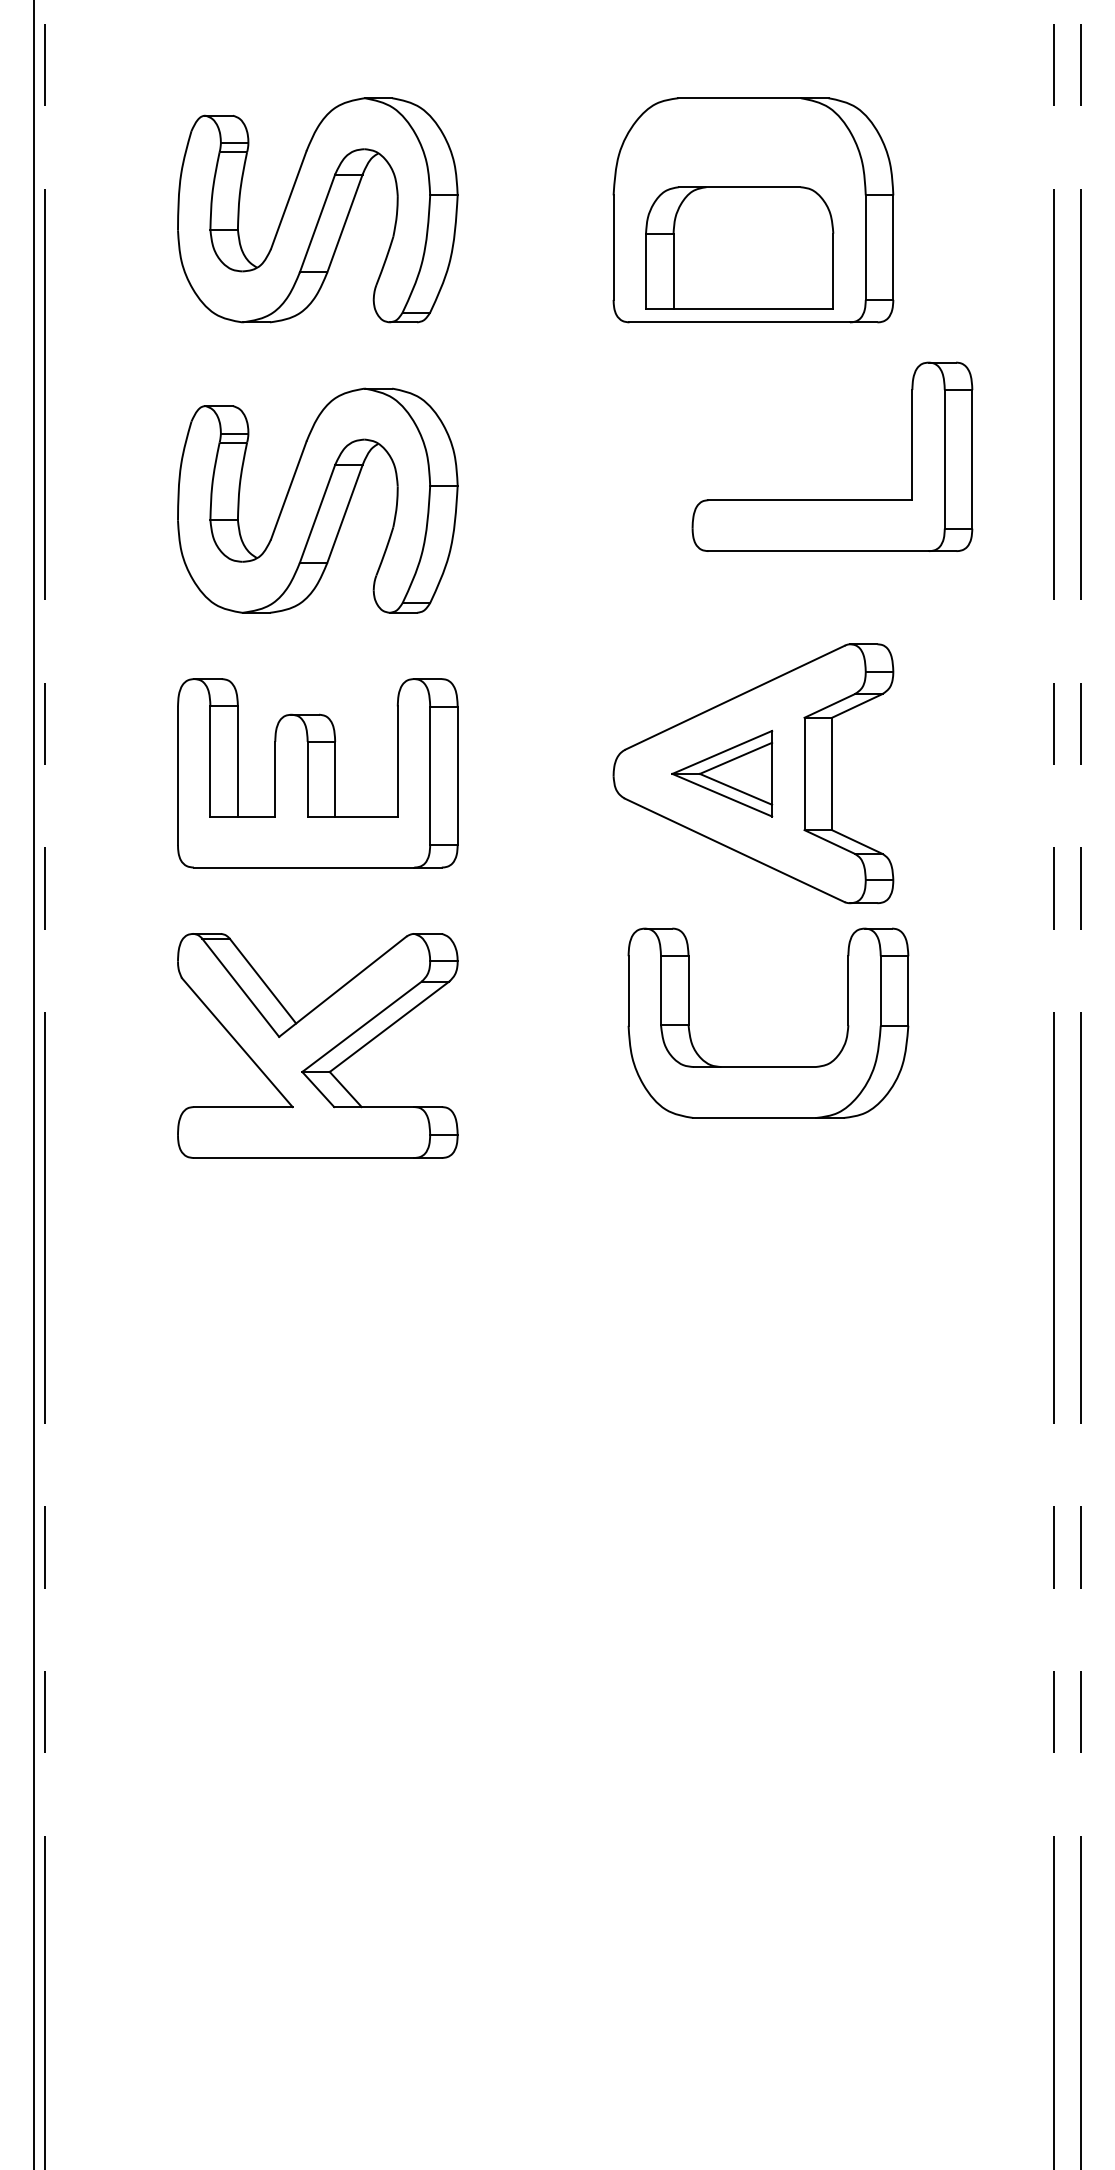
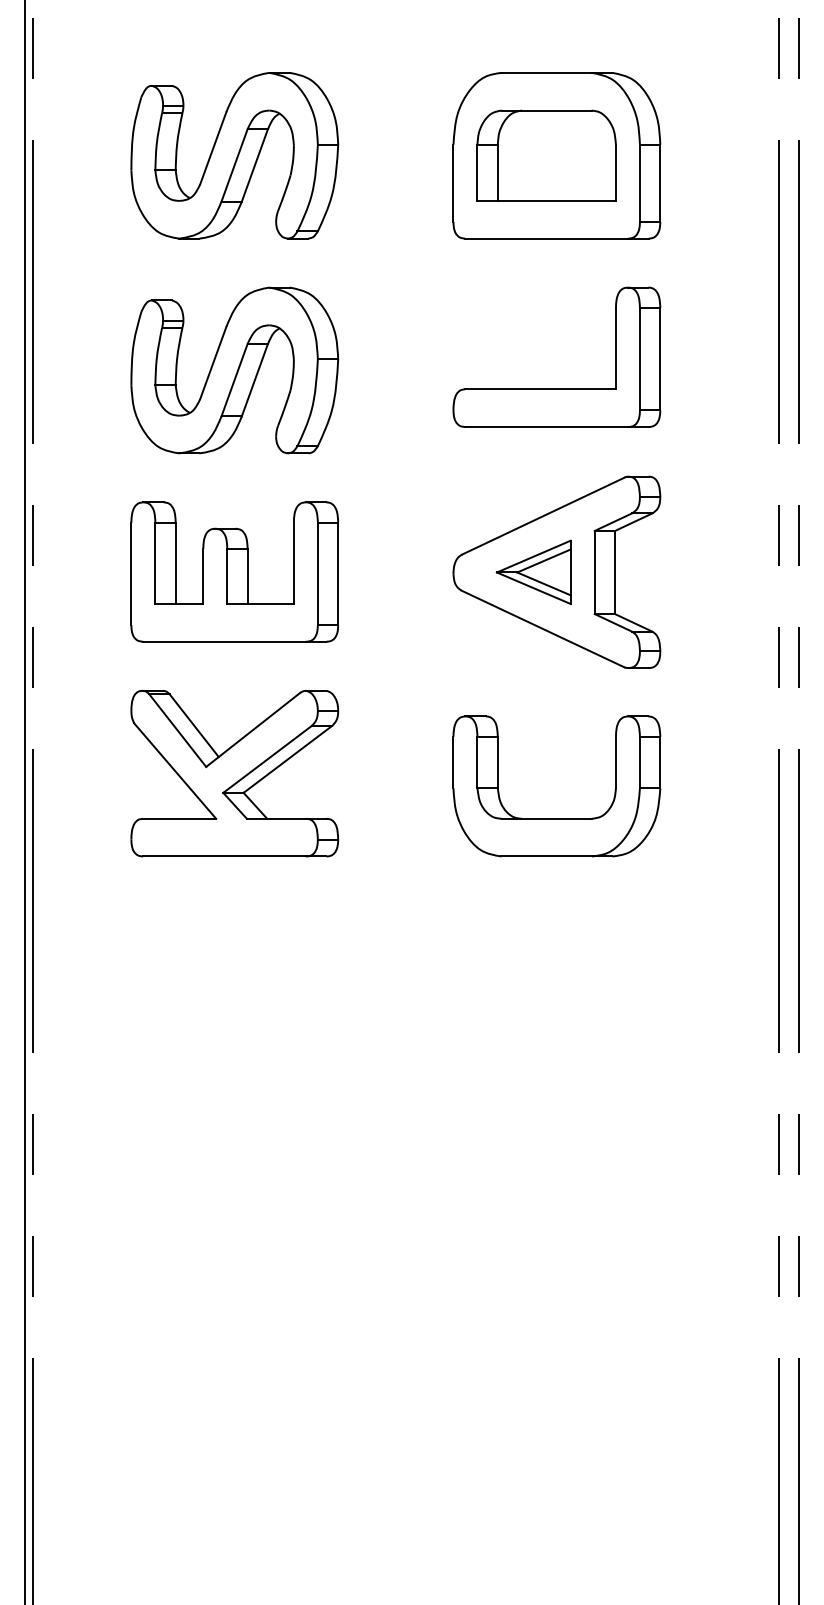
part: (739, 247) -> (546, 155), moved
part: (832, 499) -> (556, 388), moved
part: (768, 1066) -> (556, 818), moved

